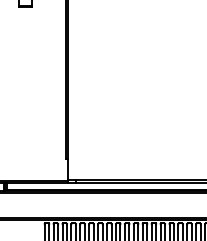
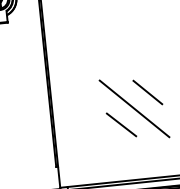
line: (166, 92) -> (147, 92), added
line: (151, 107) -> (134, 108), added
line: (136, 122) -> (121, 124), added

